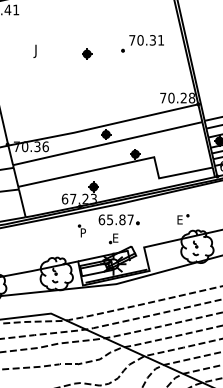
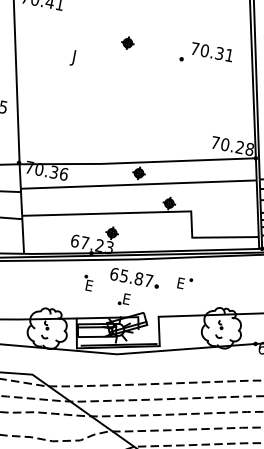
part: (142, 43) -> (206, 54), moved
part: (87, 53) -> (128, 42), moved
part: (183, 219) -> (185, 283), moved
text: (83, 232) -> (89, 285), P -> E

